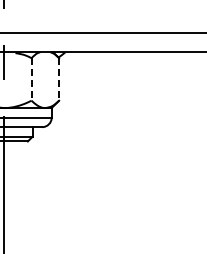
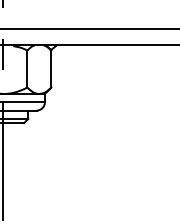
line: (31, 79) -> (27, 69), dashed -> solid
line: (59, 79) -> (51, 69), dashed -> solid

